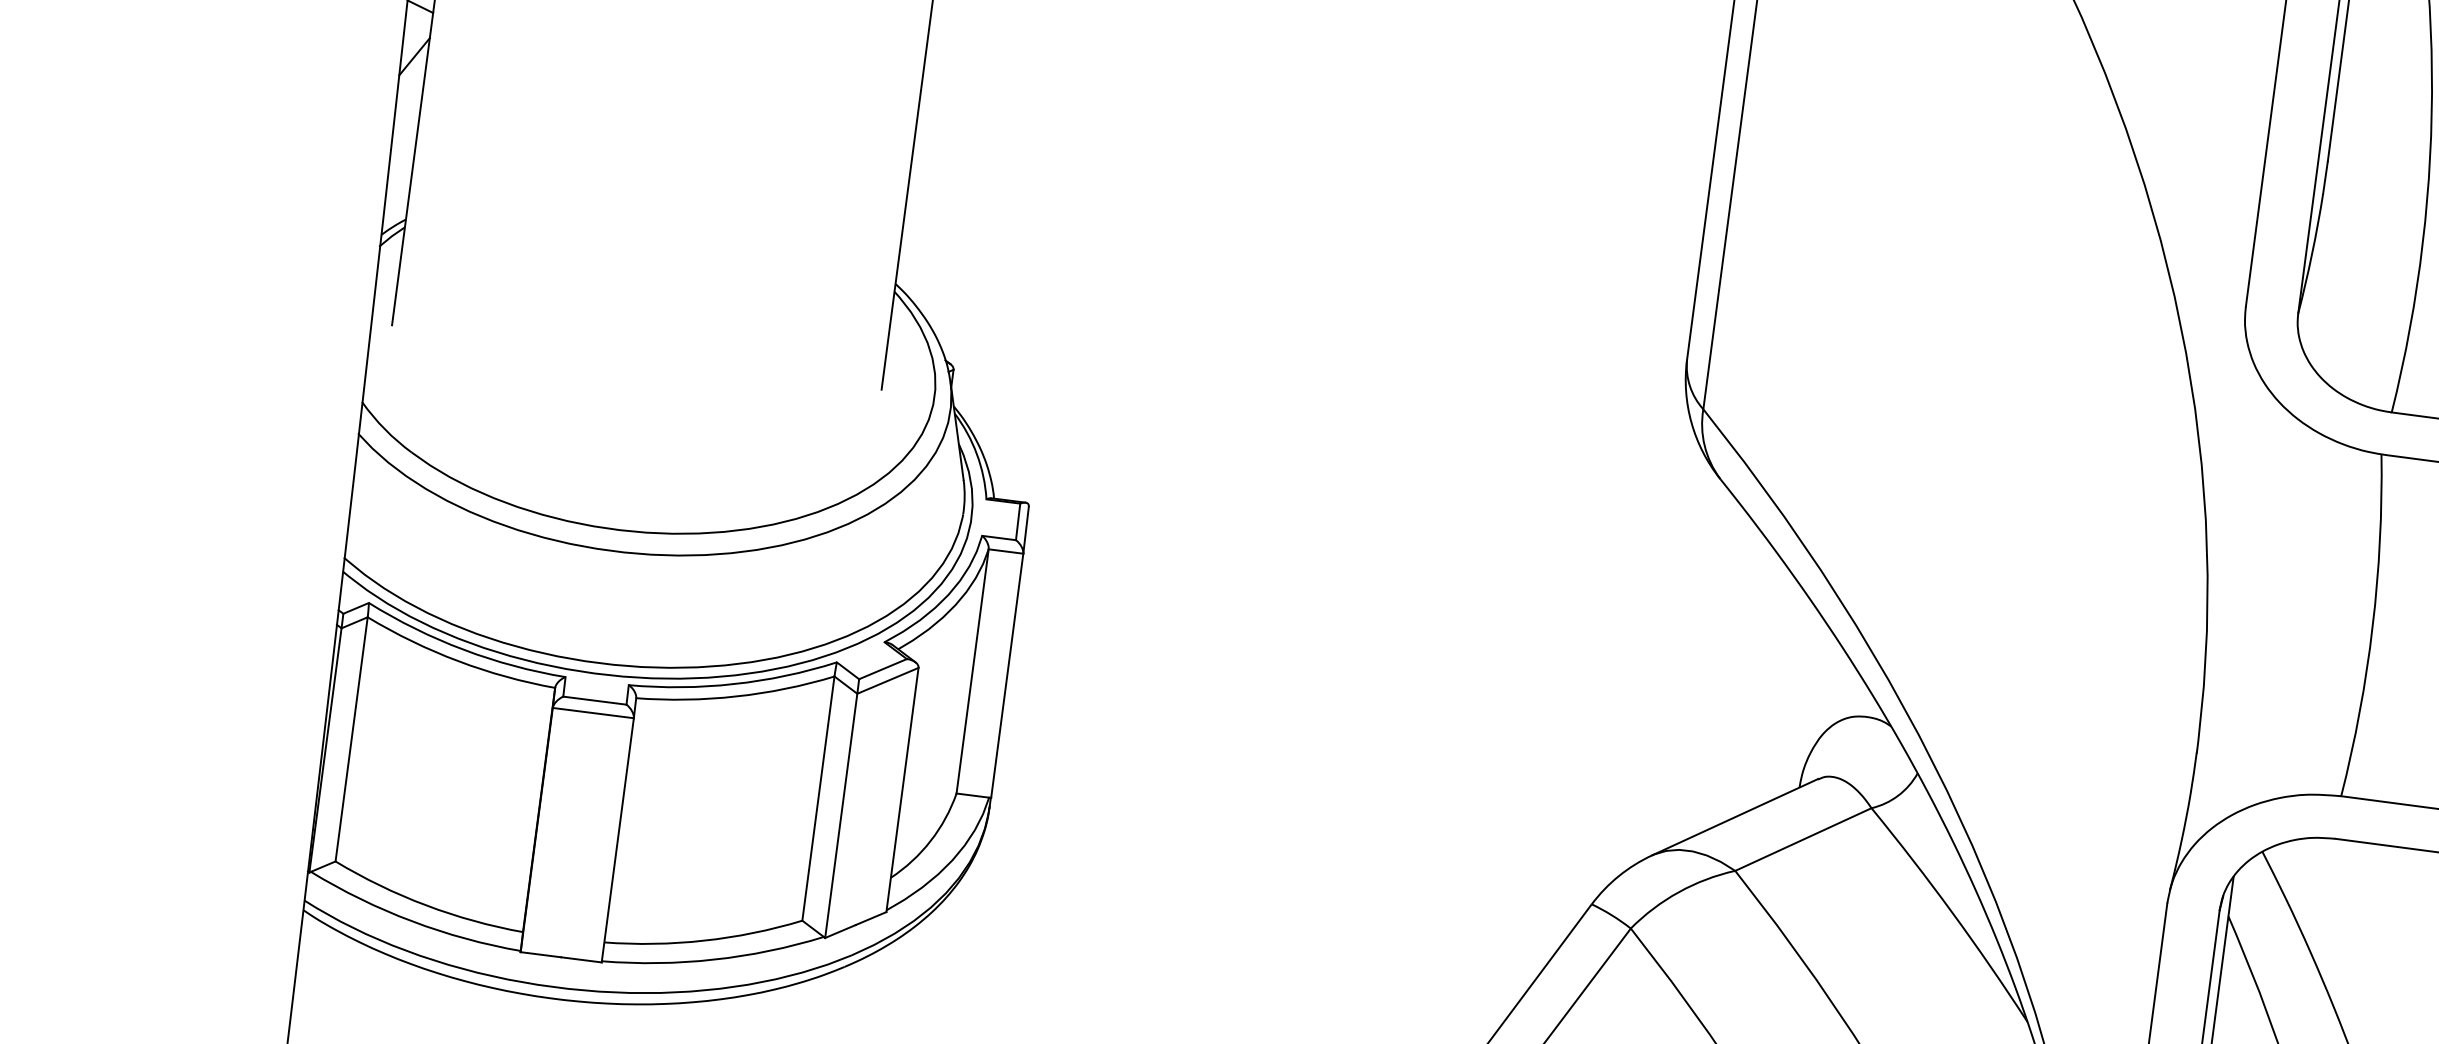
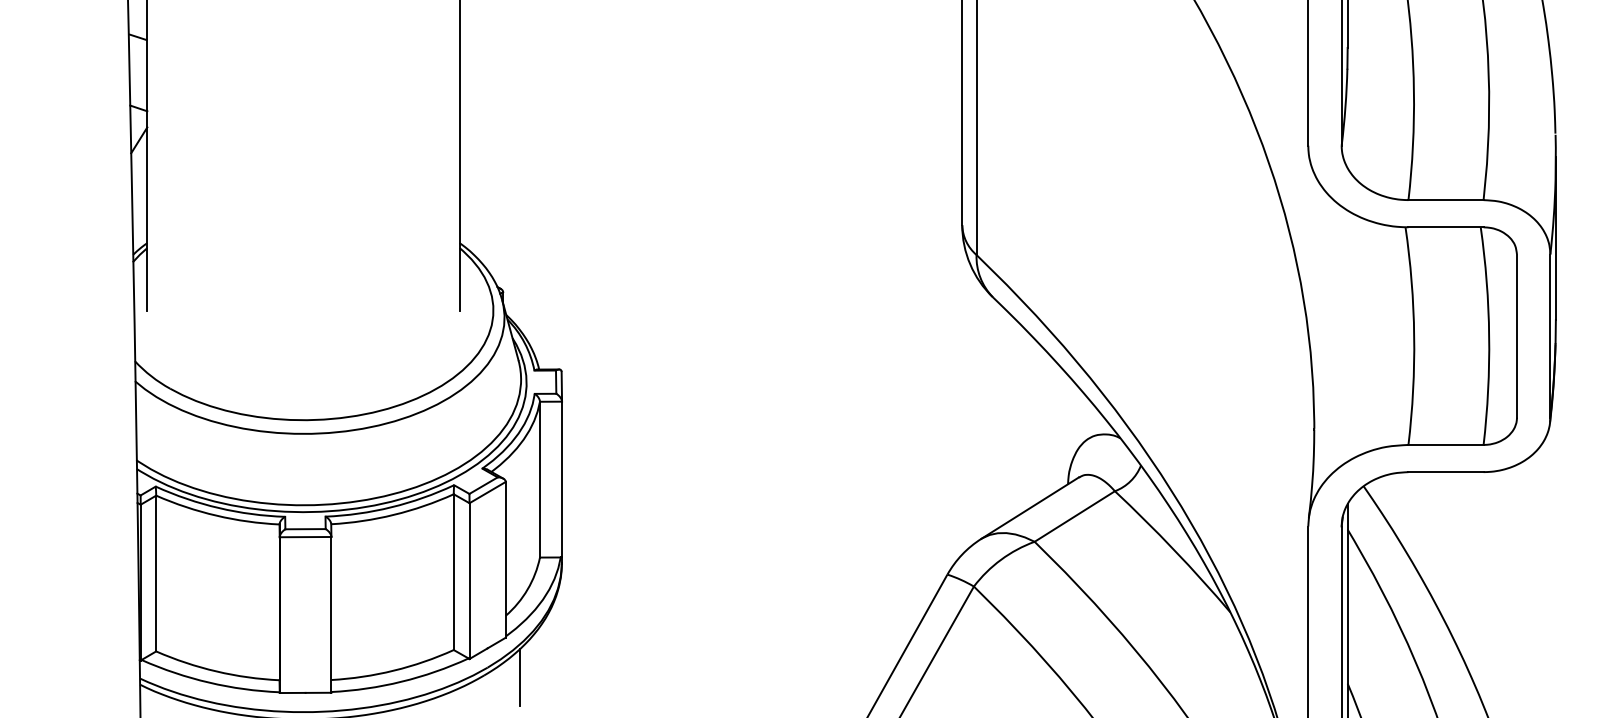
line: (901, 975) -> (520, 676), added

